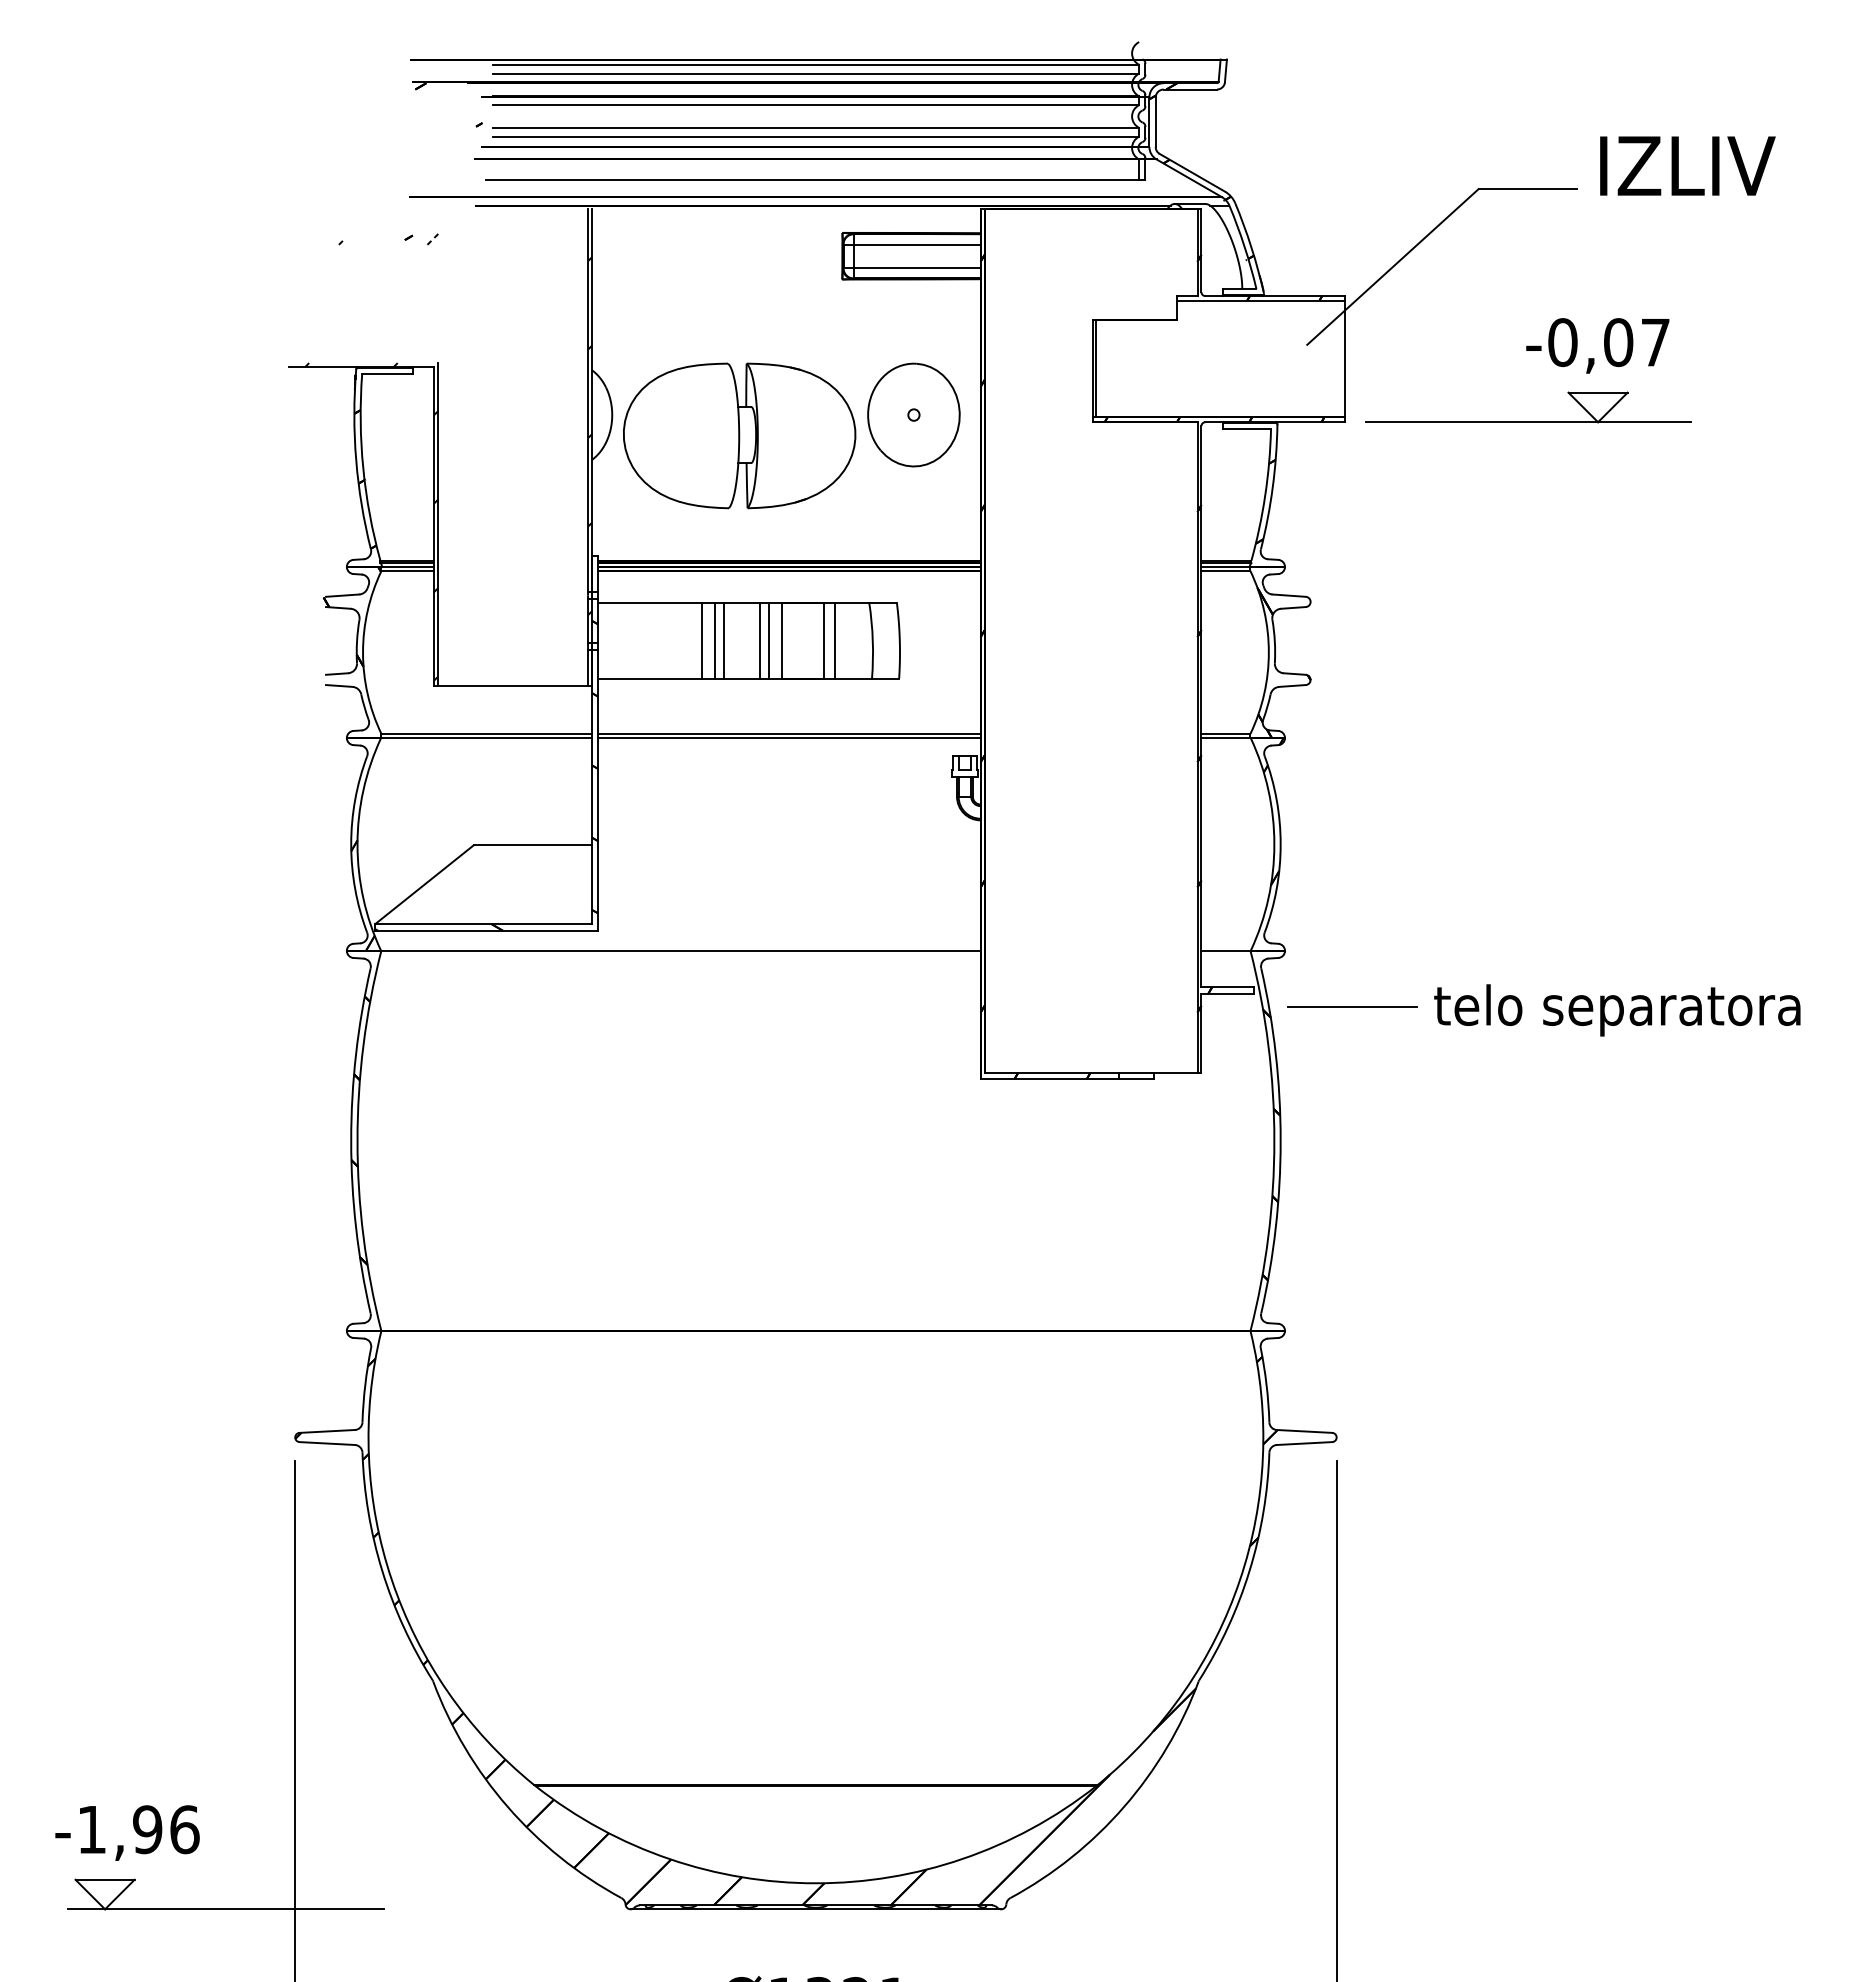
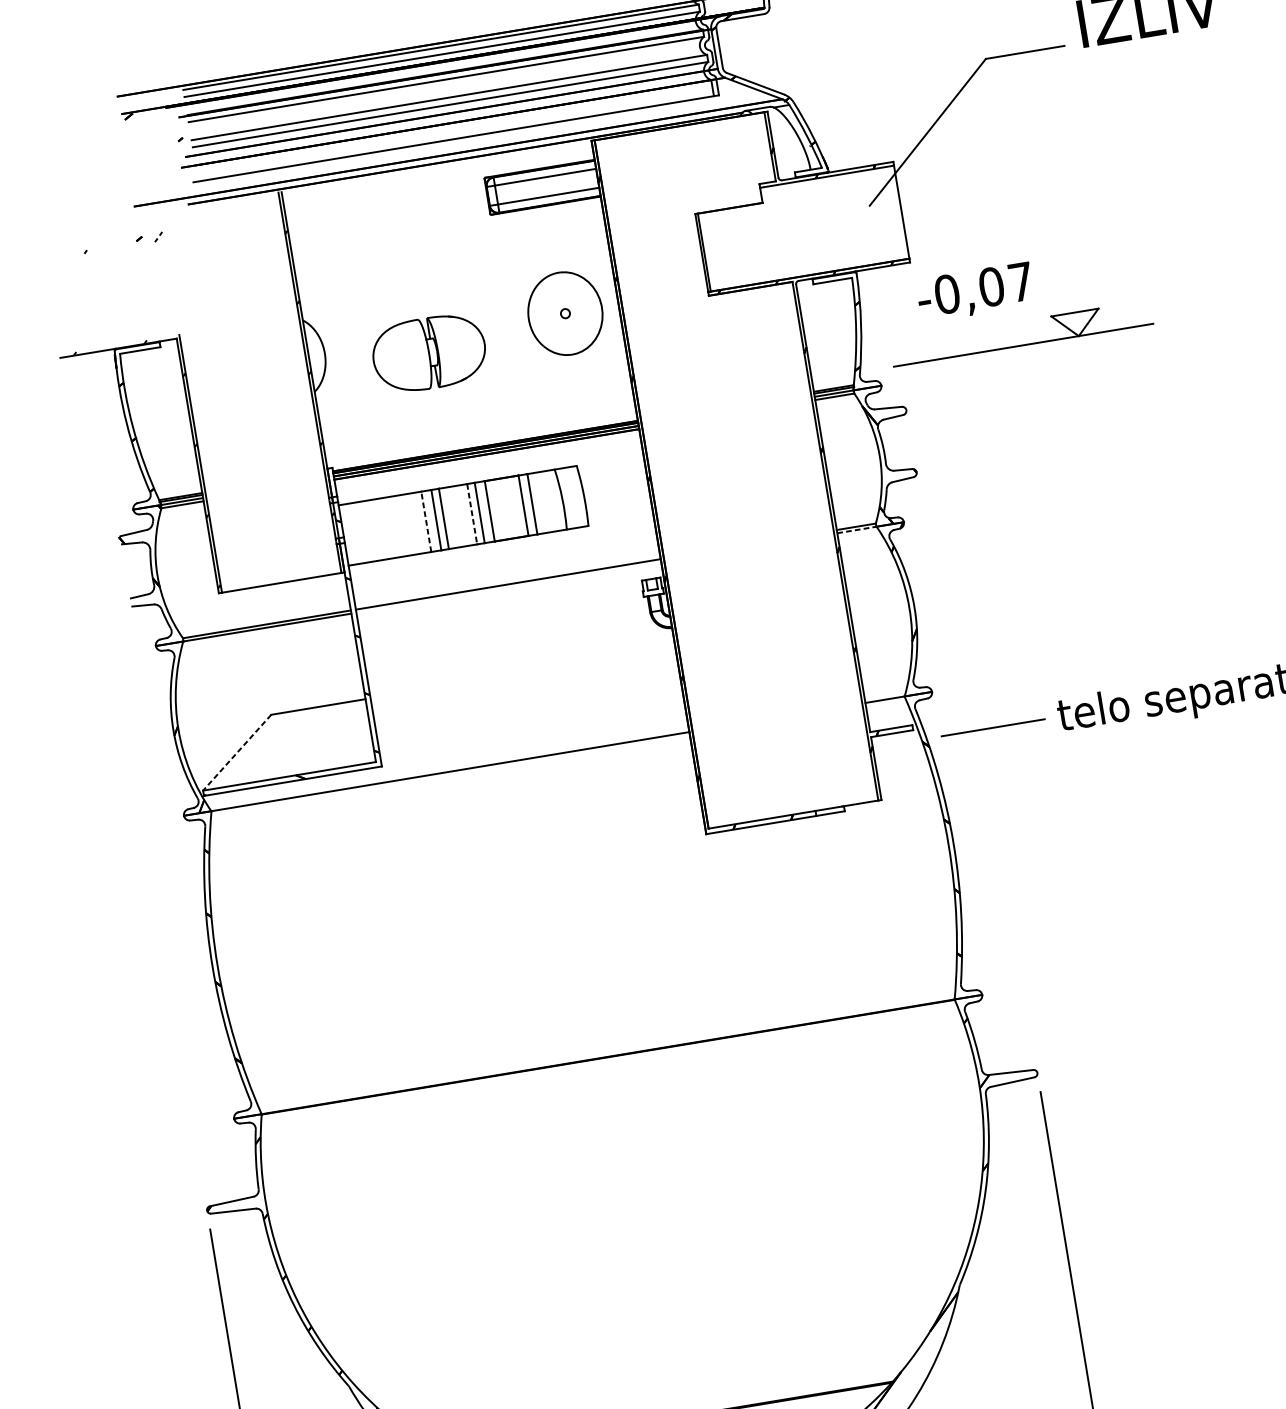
text: (1597, 345) -> (975, 292), moved
part: (1528, 421) -> (1023, 344), moved
part: (739, 435) -> (429, 352), size x0.6
line: (702, 641) -> (426, 522), solid -> dashed
line: (759, 641) -> (472, 514), solid -> dashed
line: (789, 738) -> (508, 587), removed
line: (1226, 738) -> (857, 530), solid -> dashed
line: (424, 885) -> (237, 753), solid -> dashed

